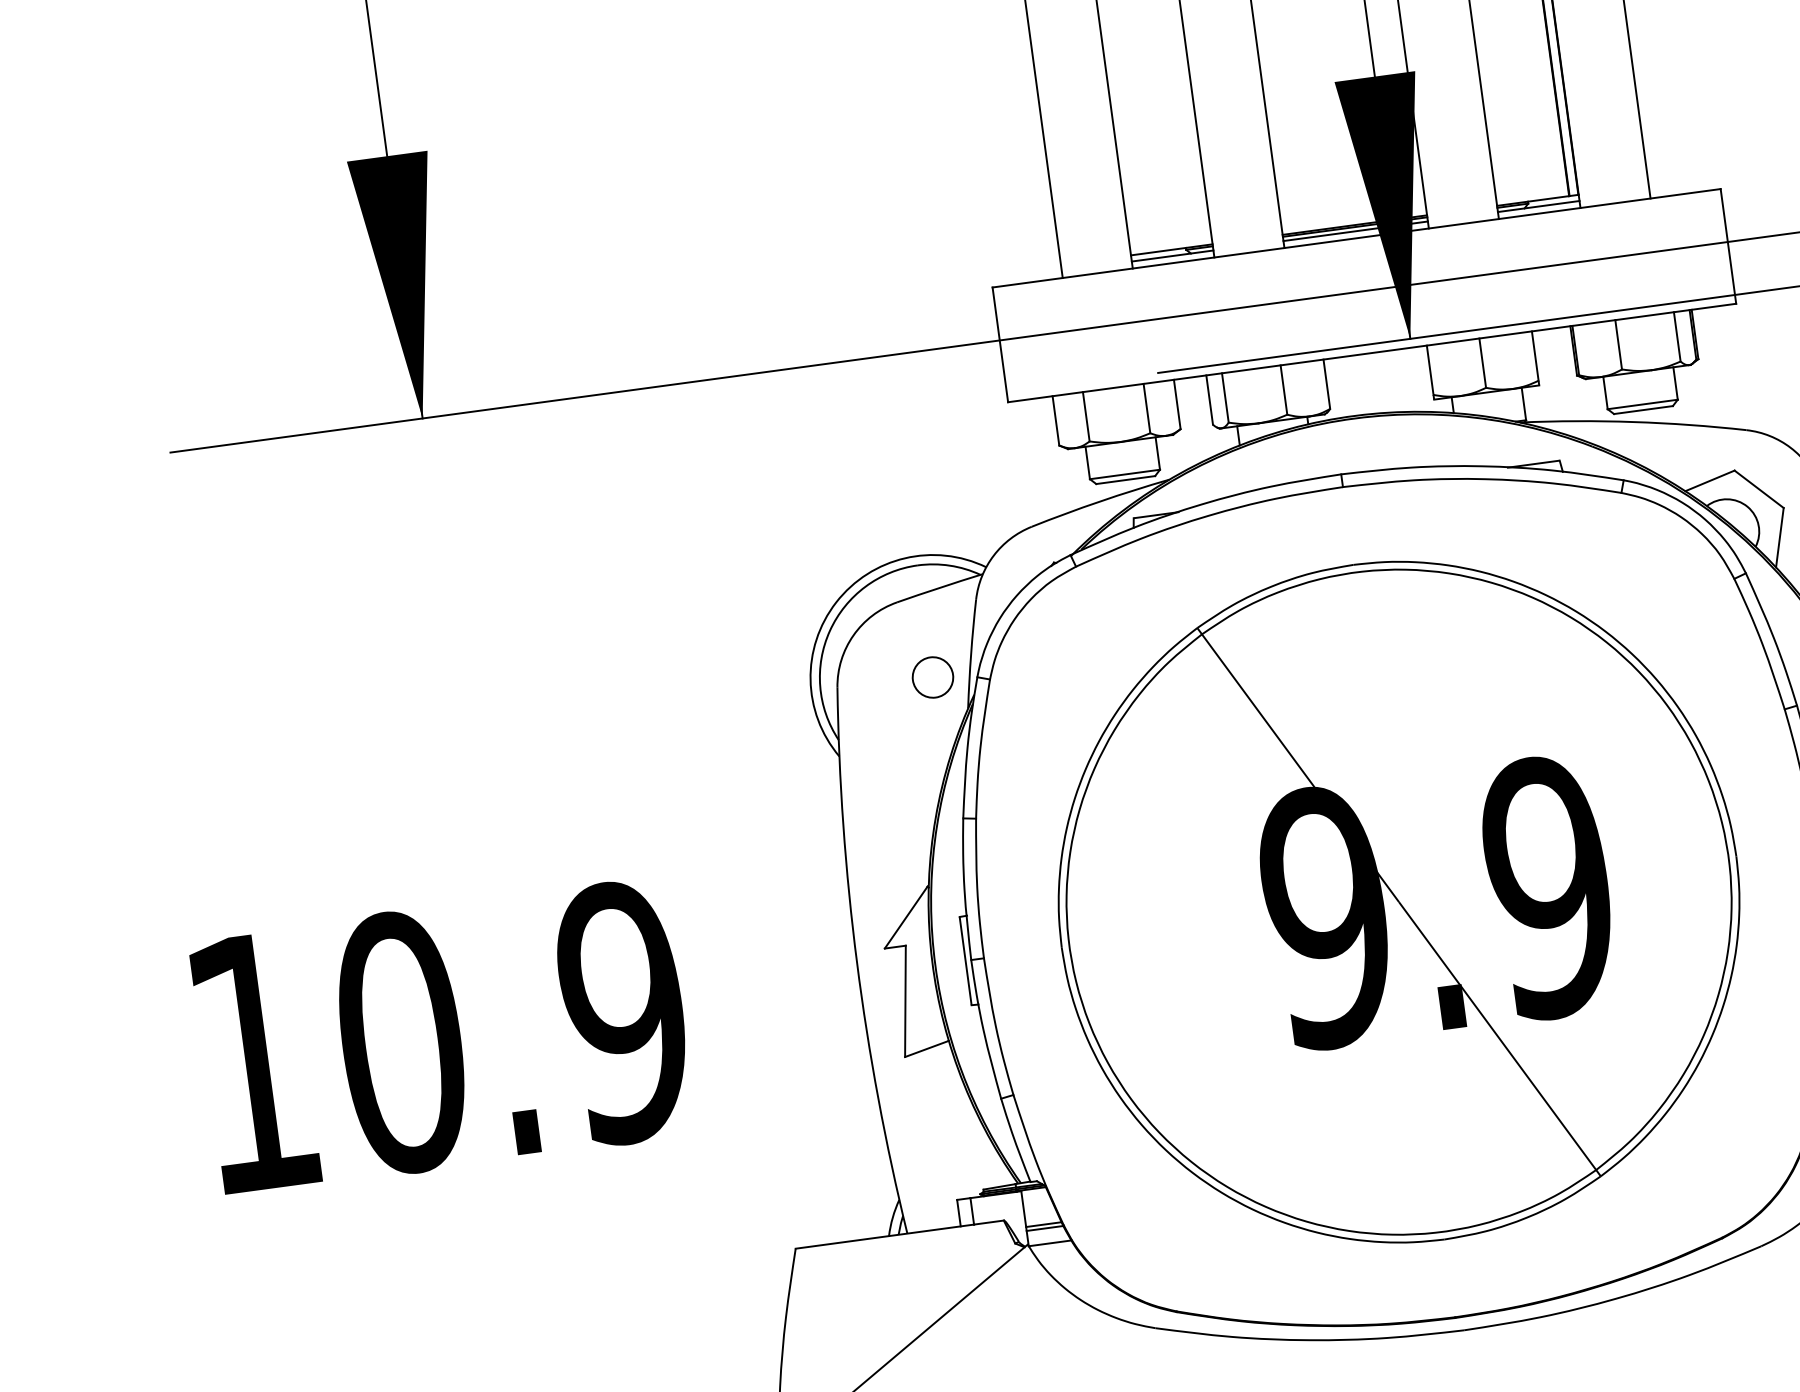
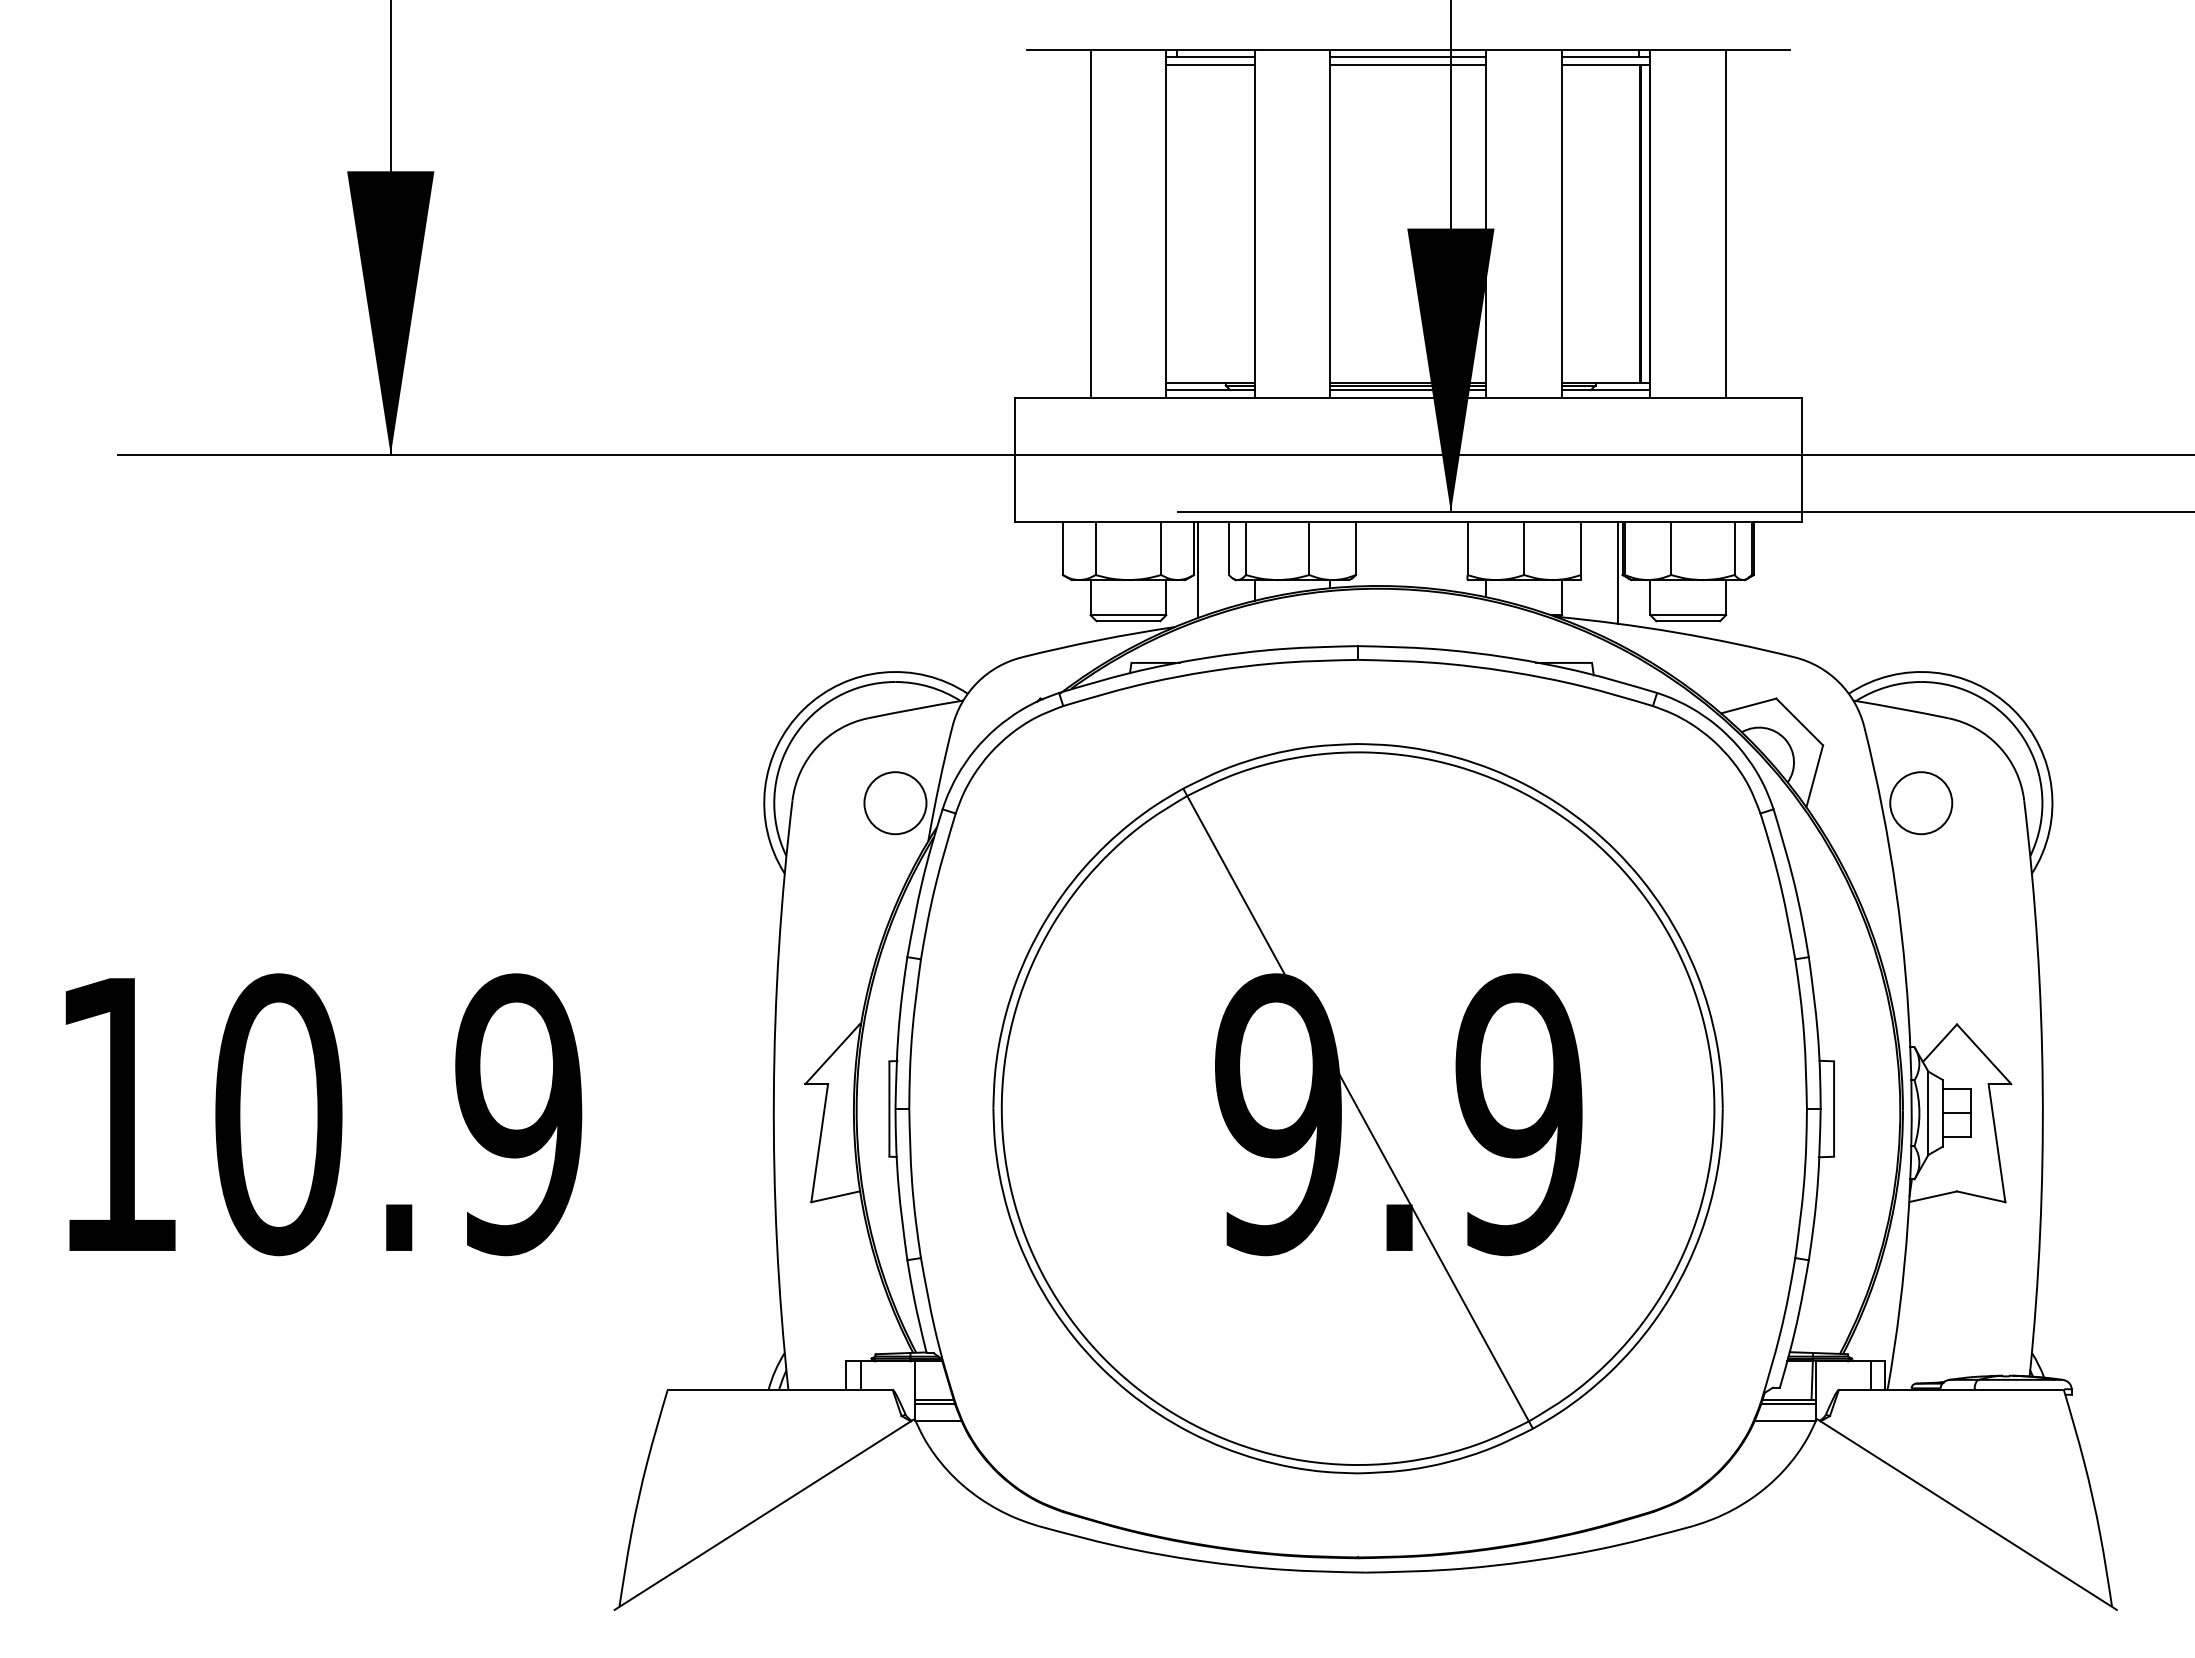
line: (1572, 373) -> (1618, 572), added
line: (1184, 423) -> (1198, 569), added
circle: (933, 677) -> (895, 803), size x1.43

